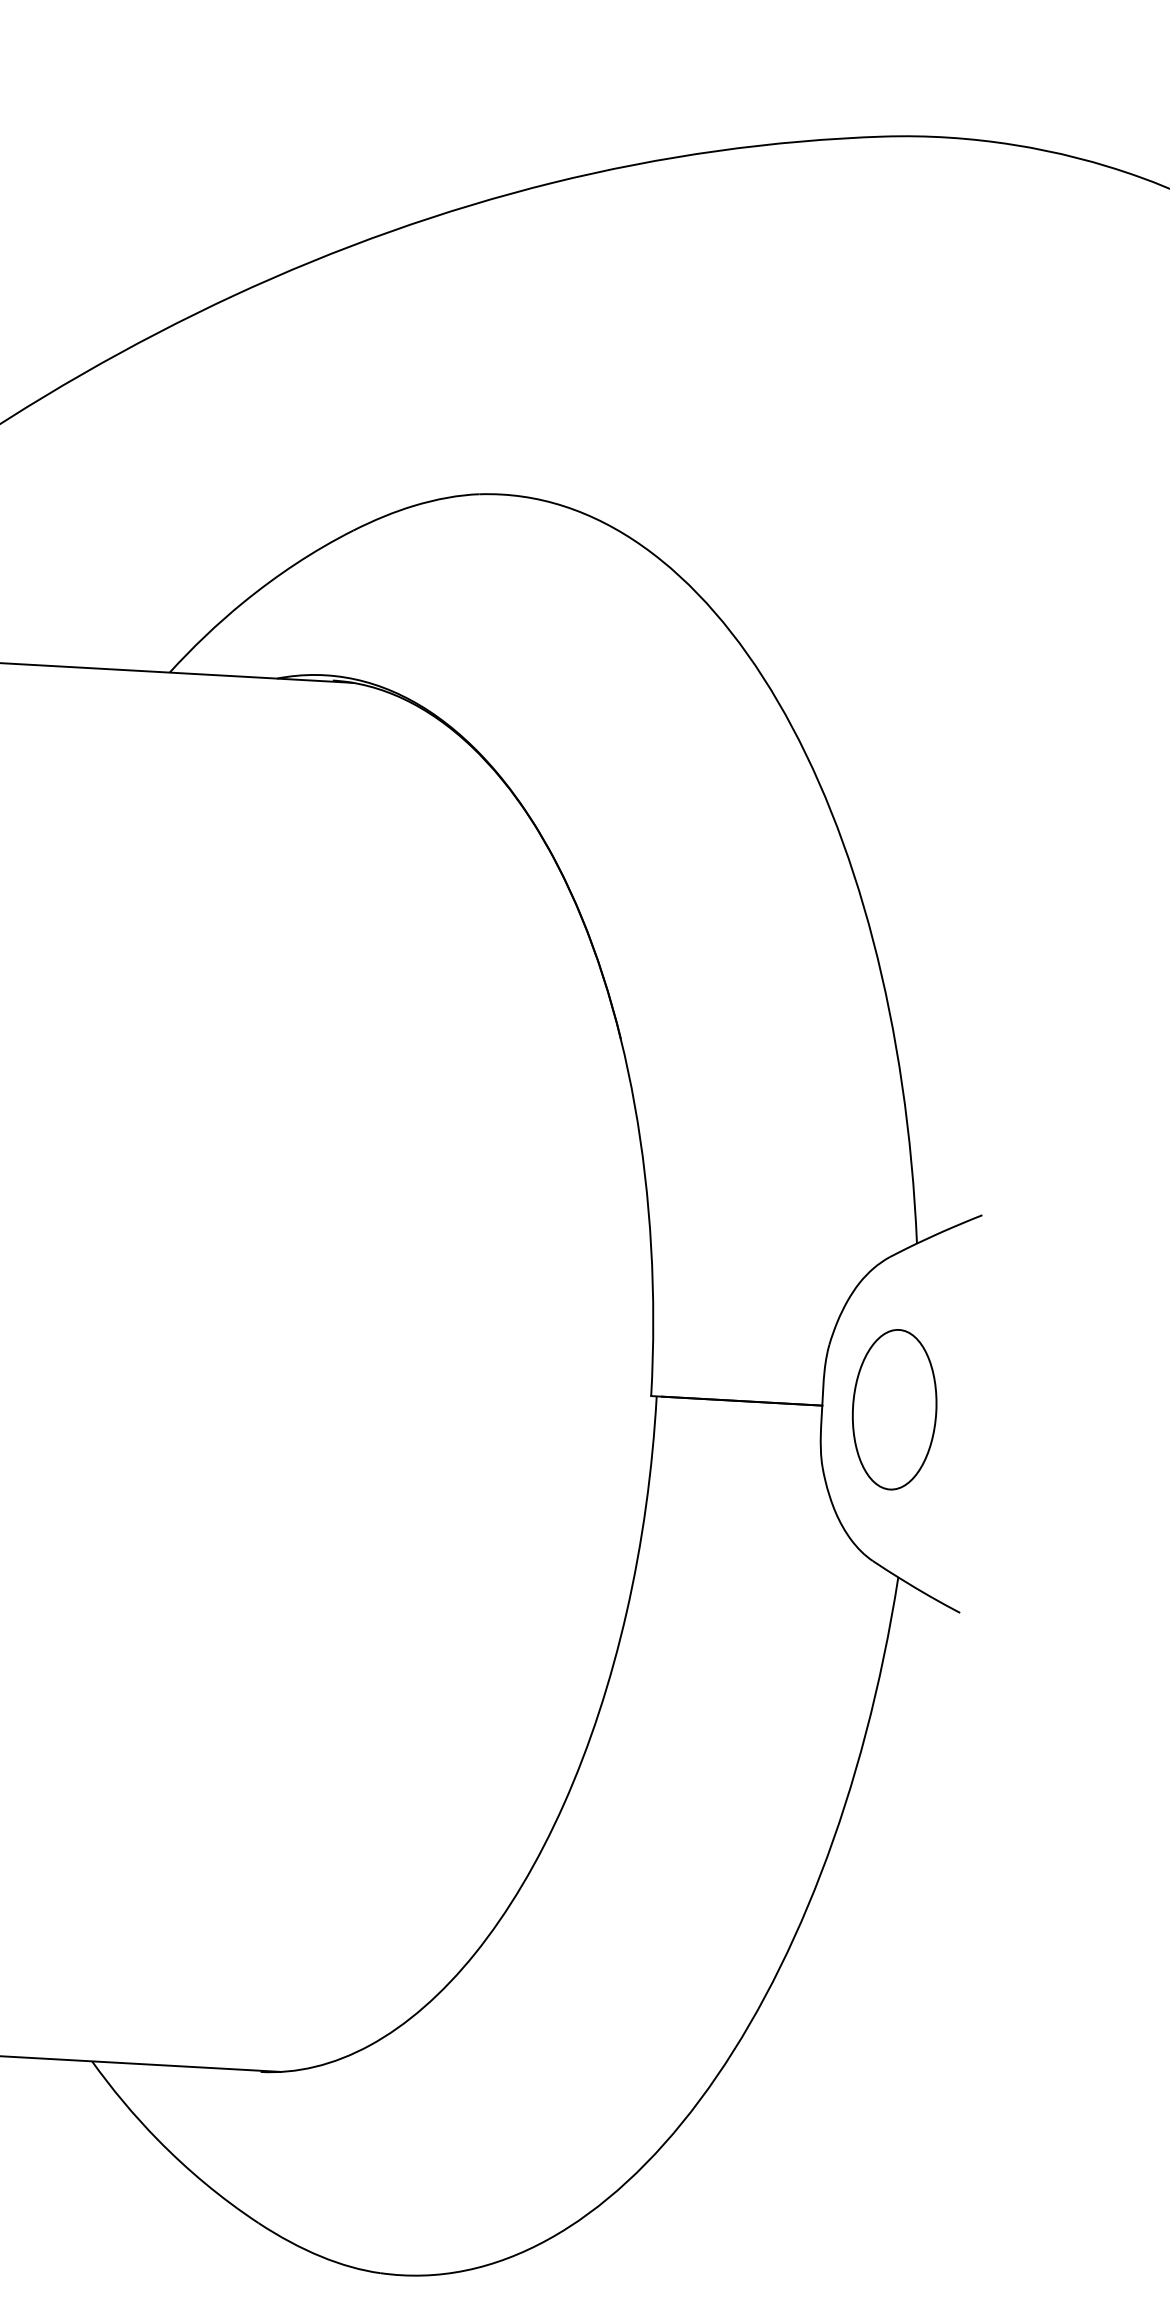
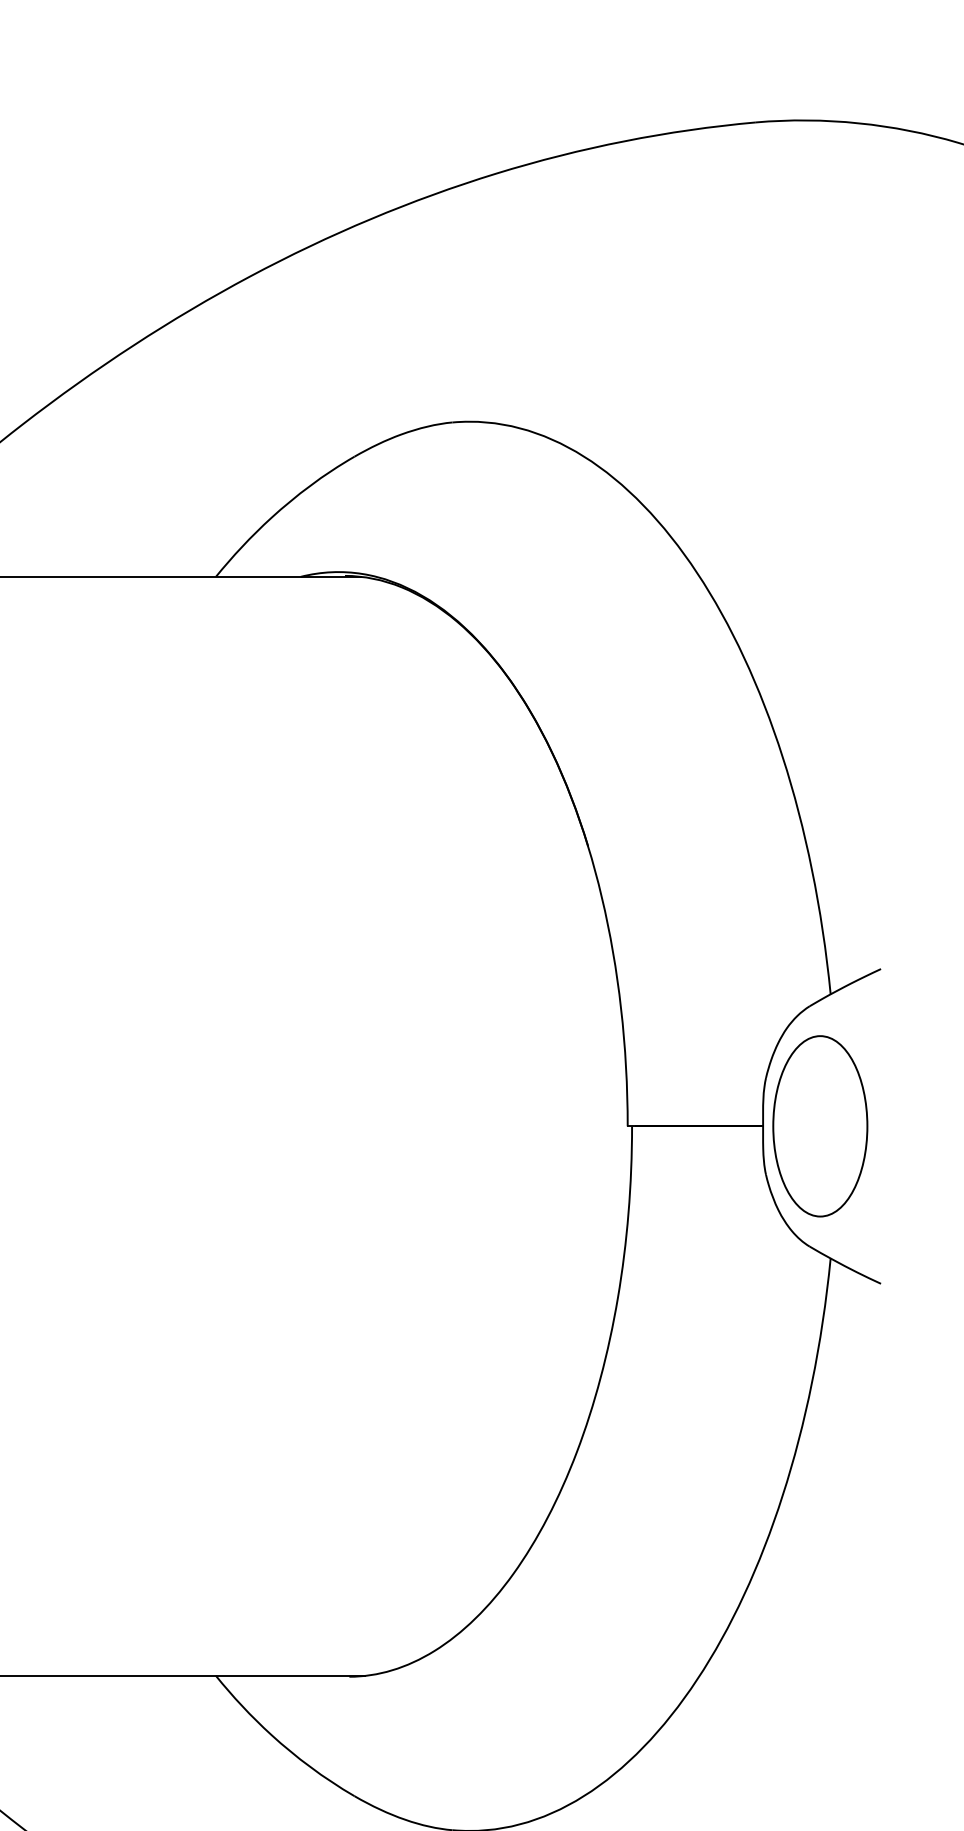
part: (894, 1409) -> (820, 1126), size x1.43

